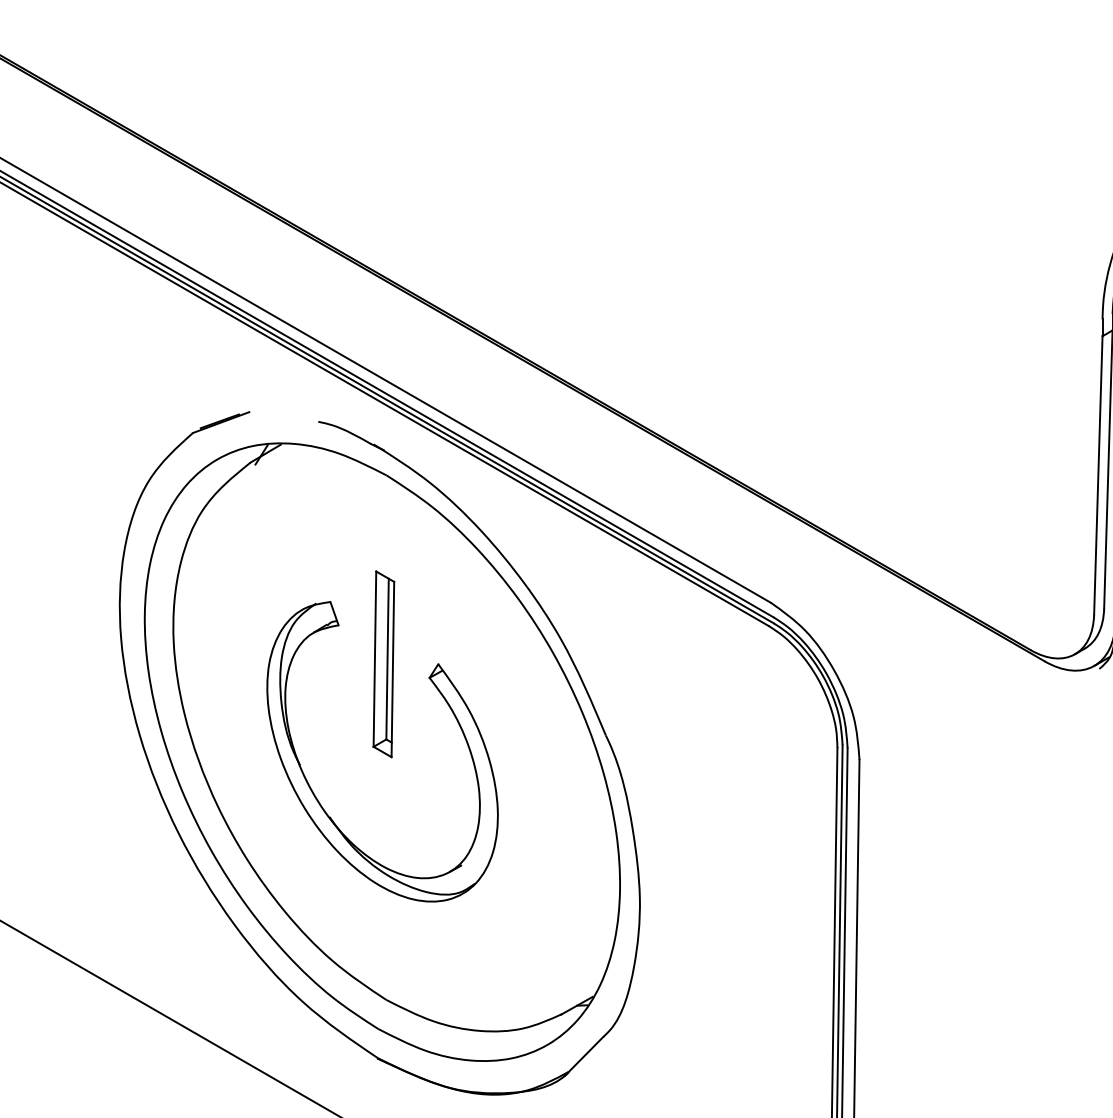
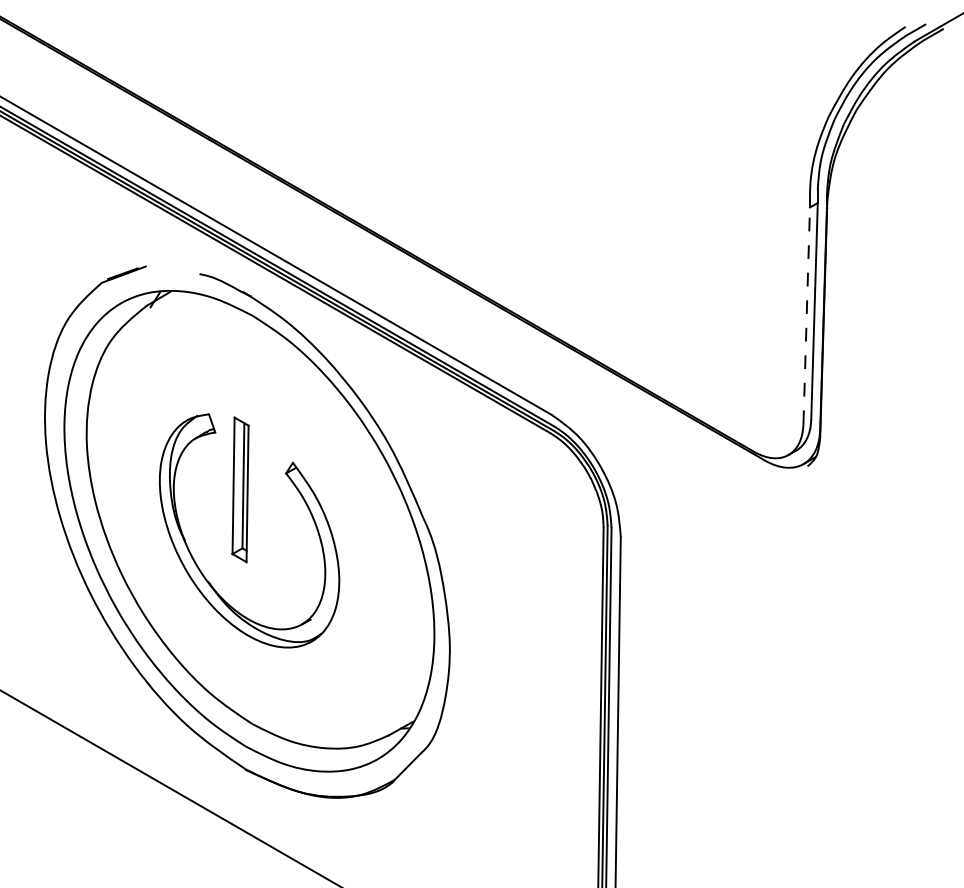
line: (1098, 475) -> (806, 315), solid -> dashed
part: (383, 663) -> (240, 489), moved

